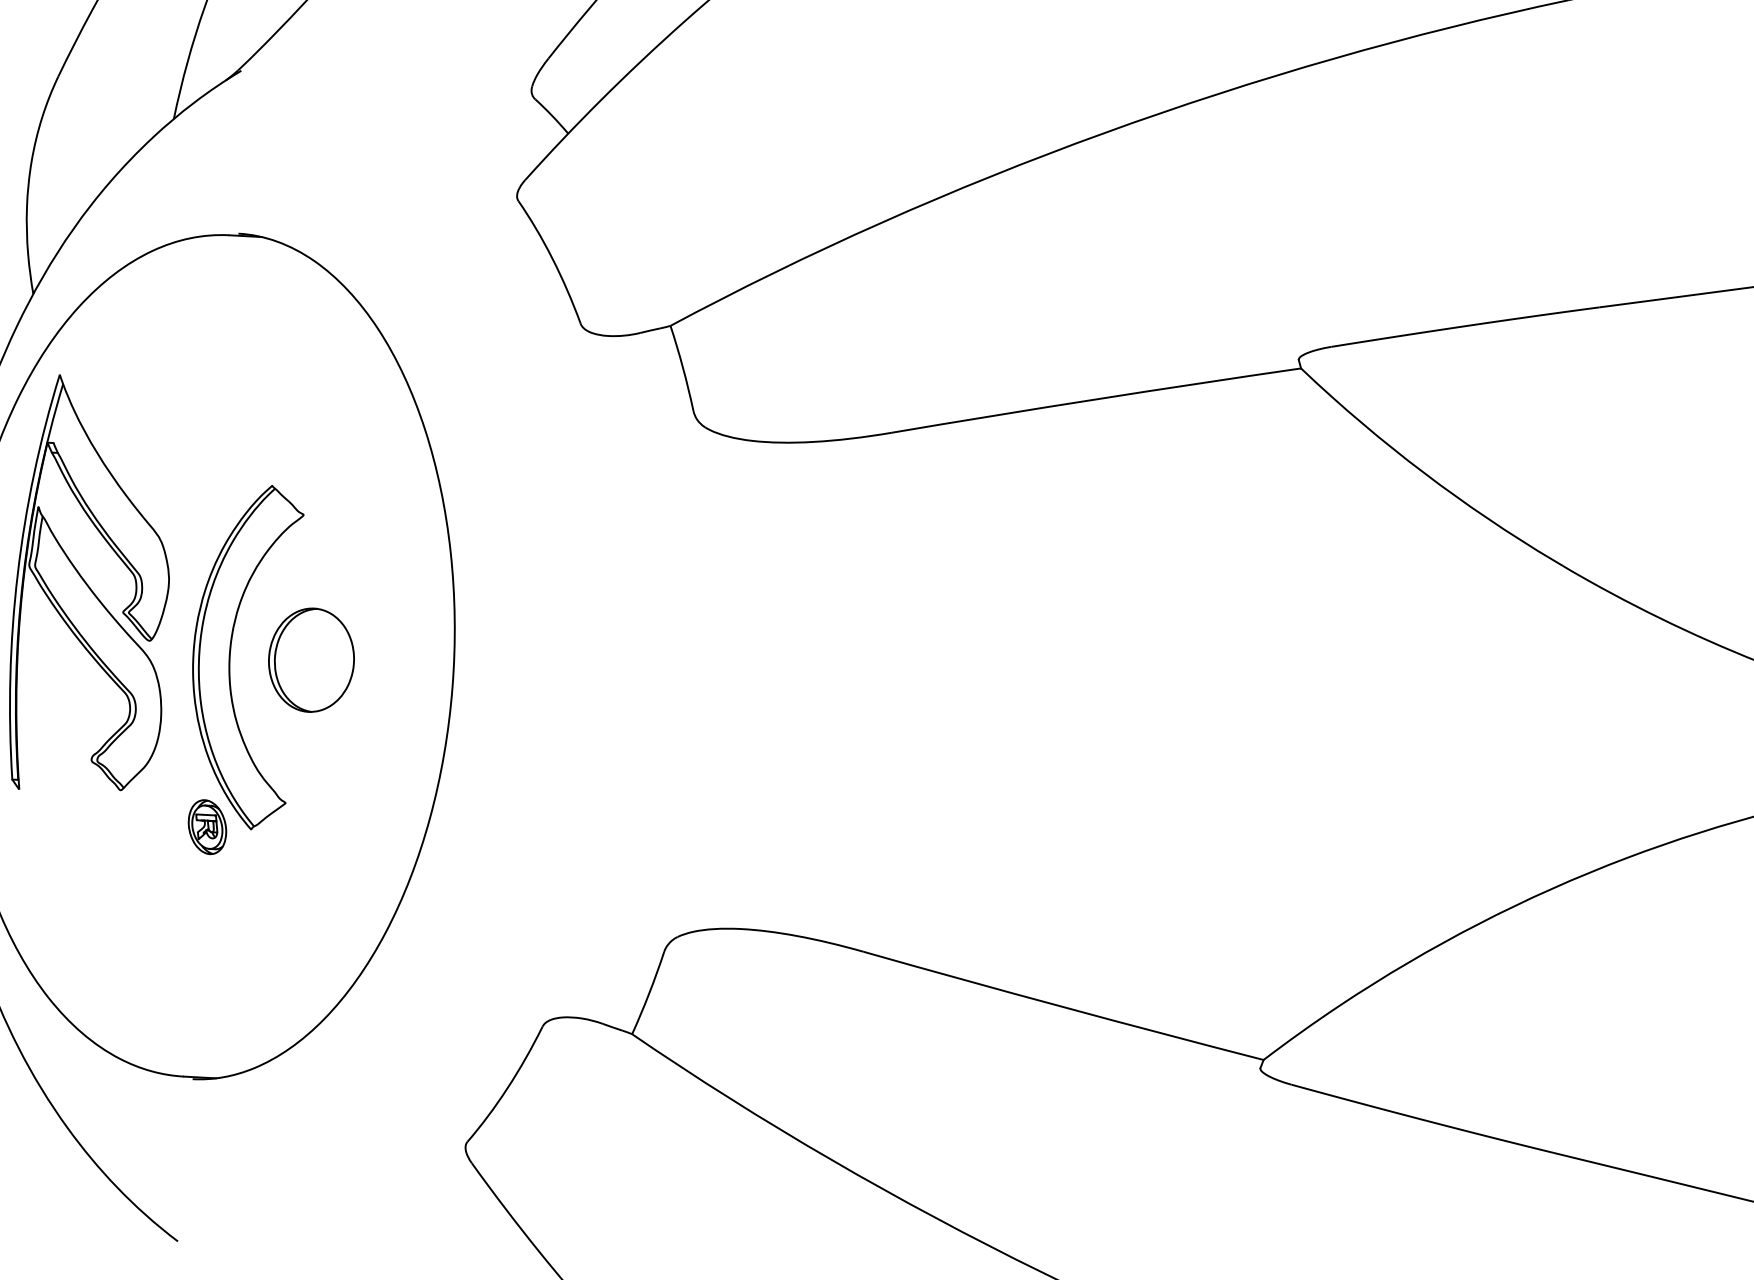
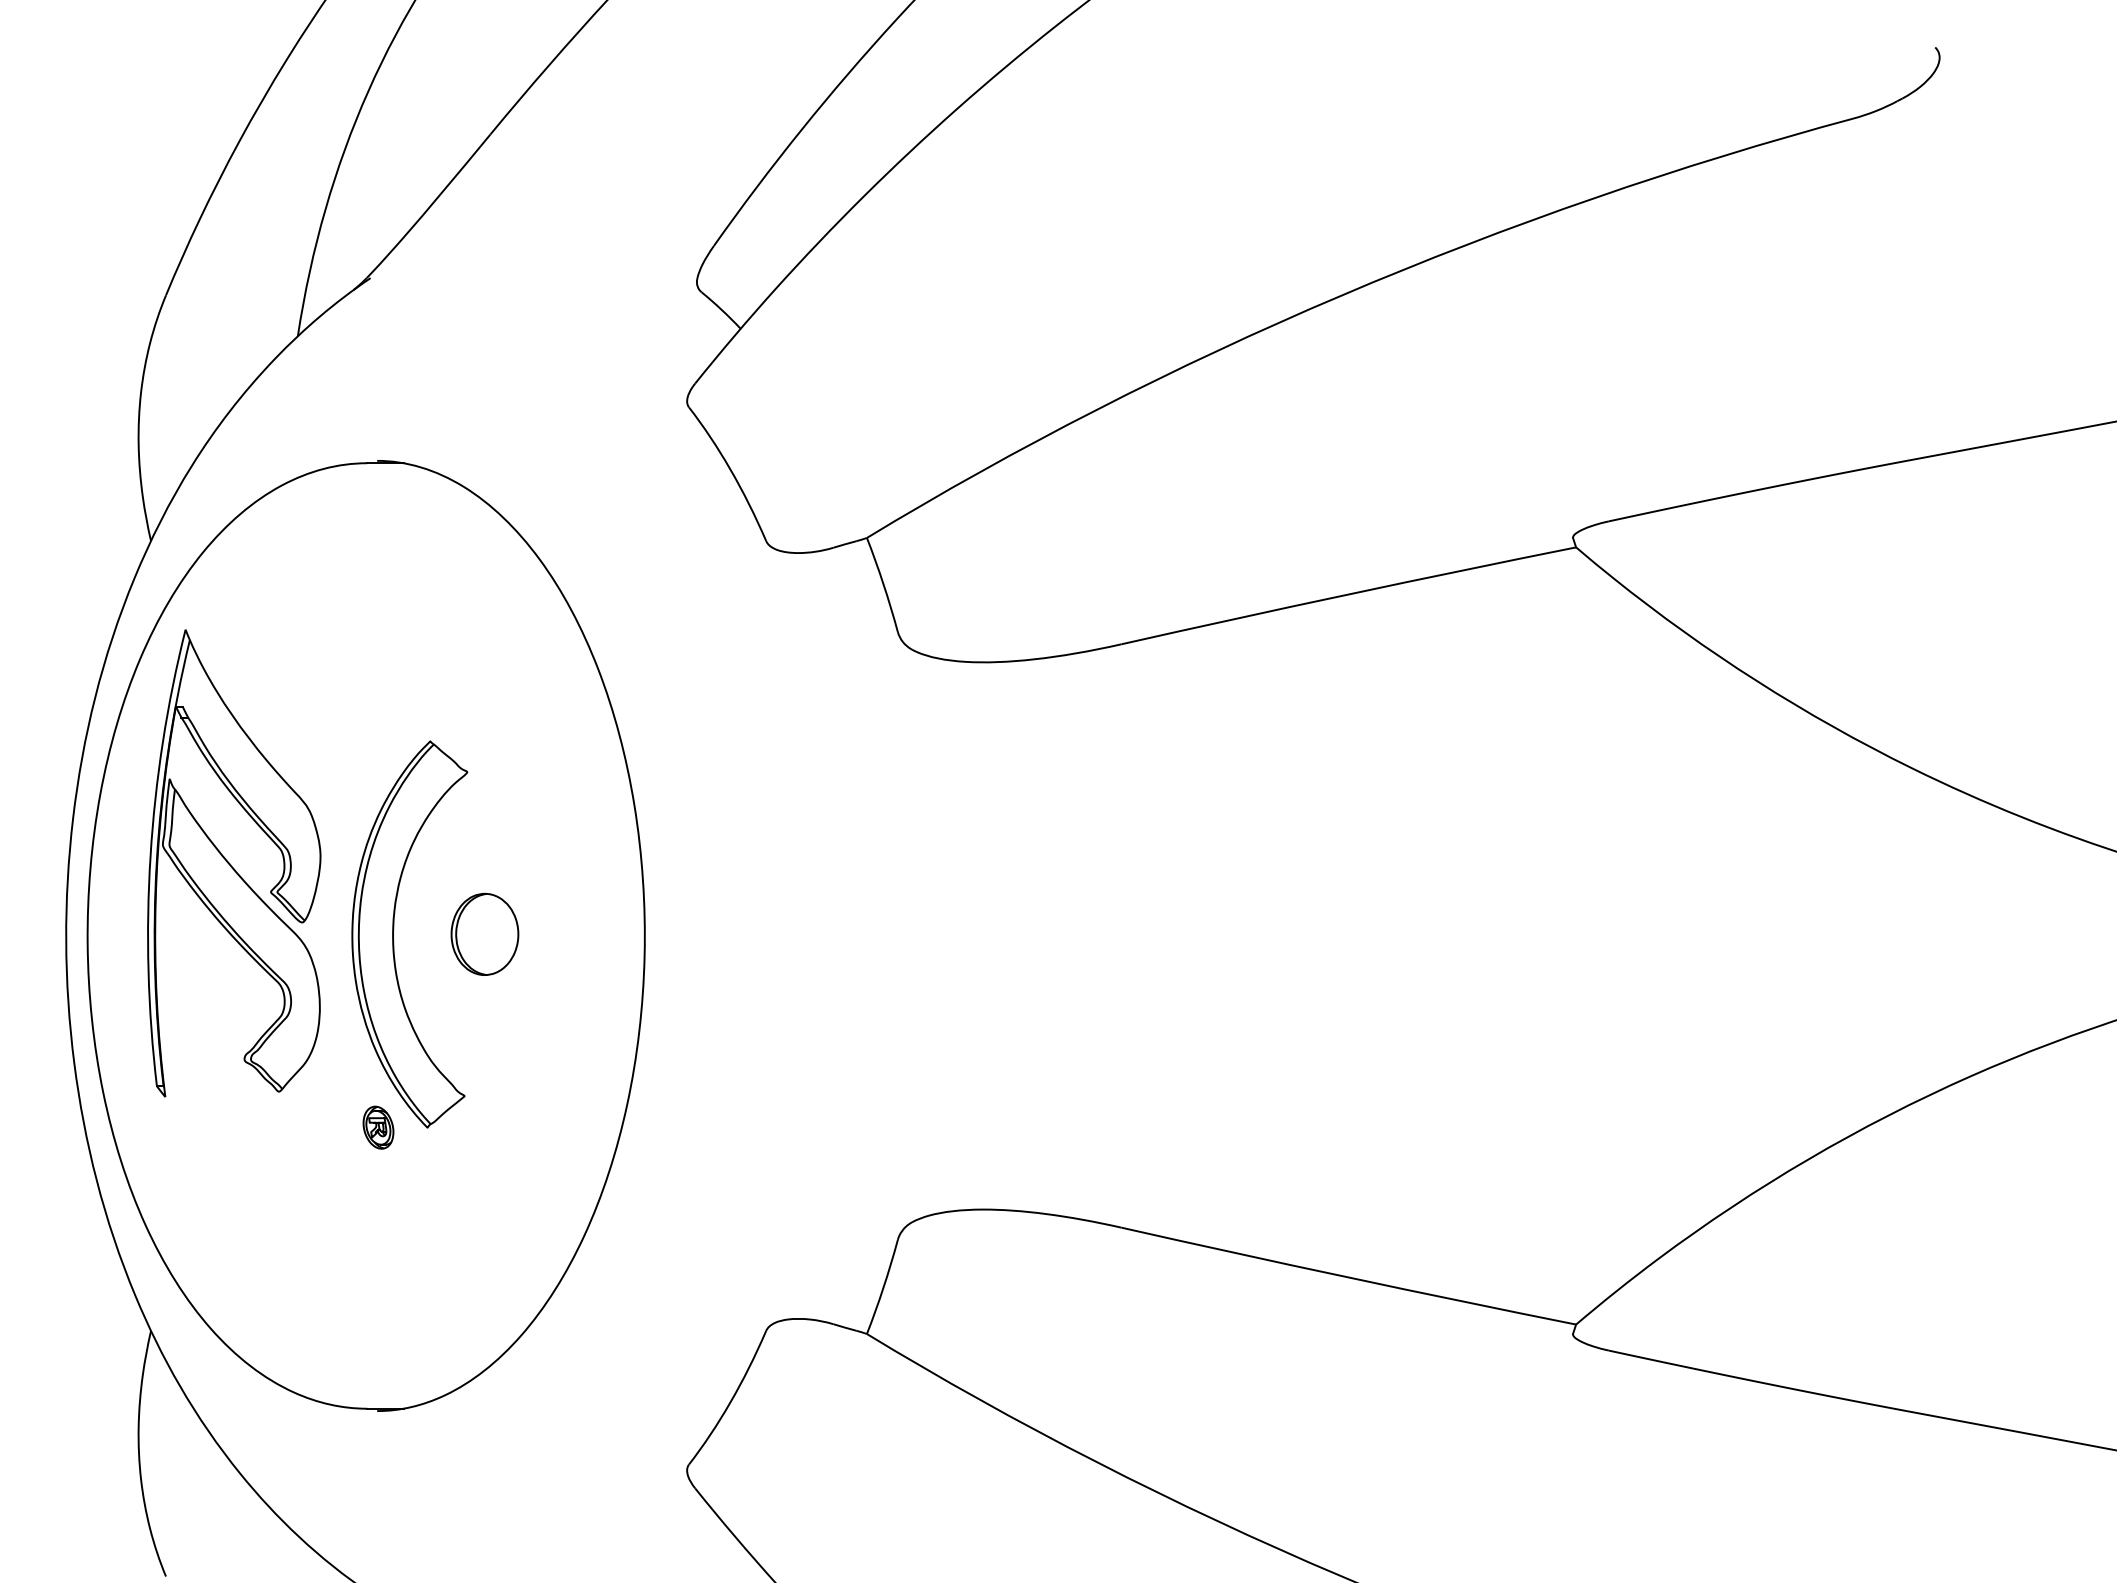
part: (311, 660) -> (484, 934), size x0.7
part: (207, 826) -> (378, 1127), size x0.7

